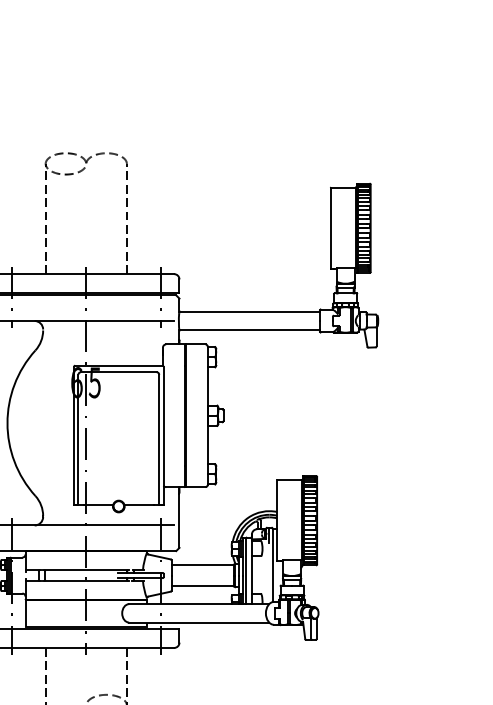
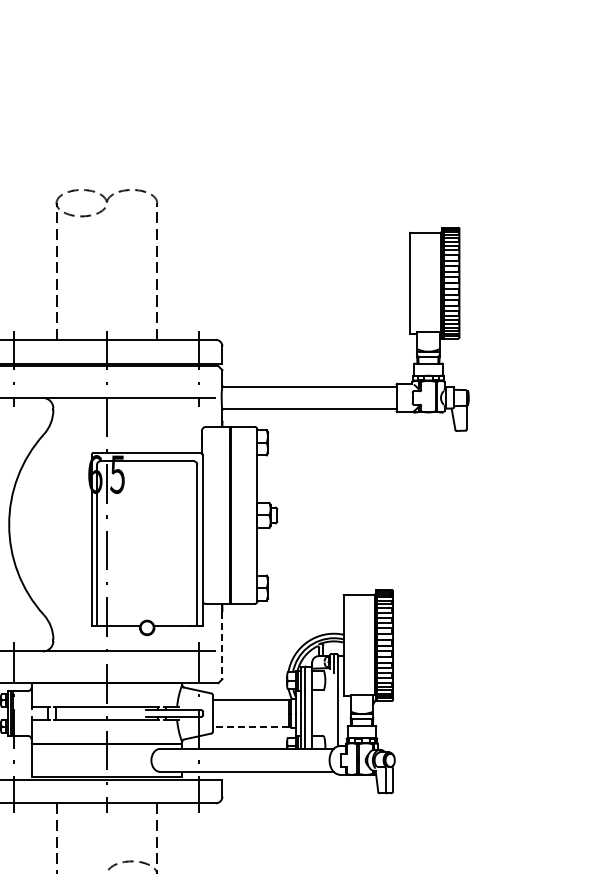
line: (179, 520) -> (222, 645), solid -> dashed
line: (202, 586) -> (250, 726), solid -> dashed

